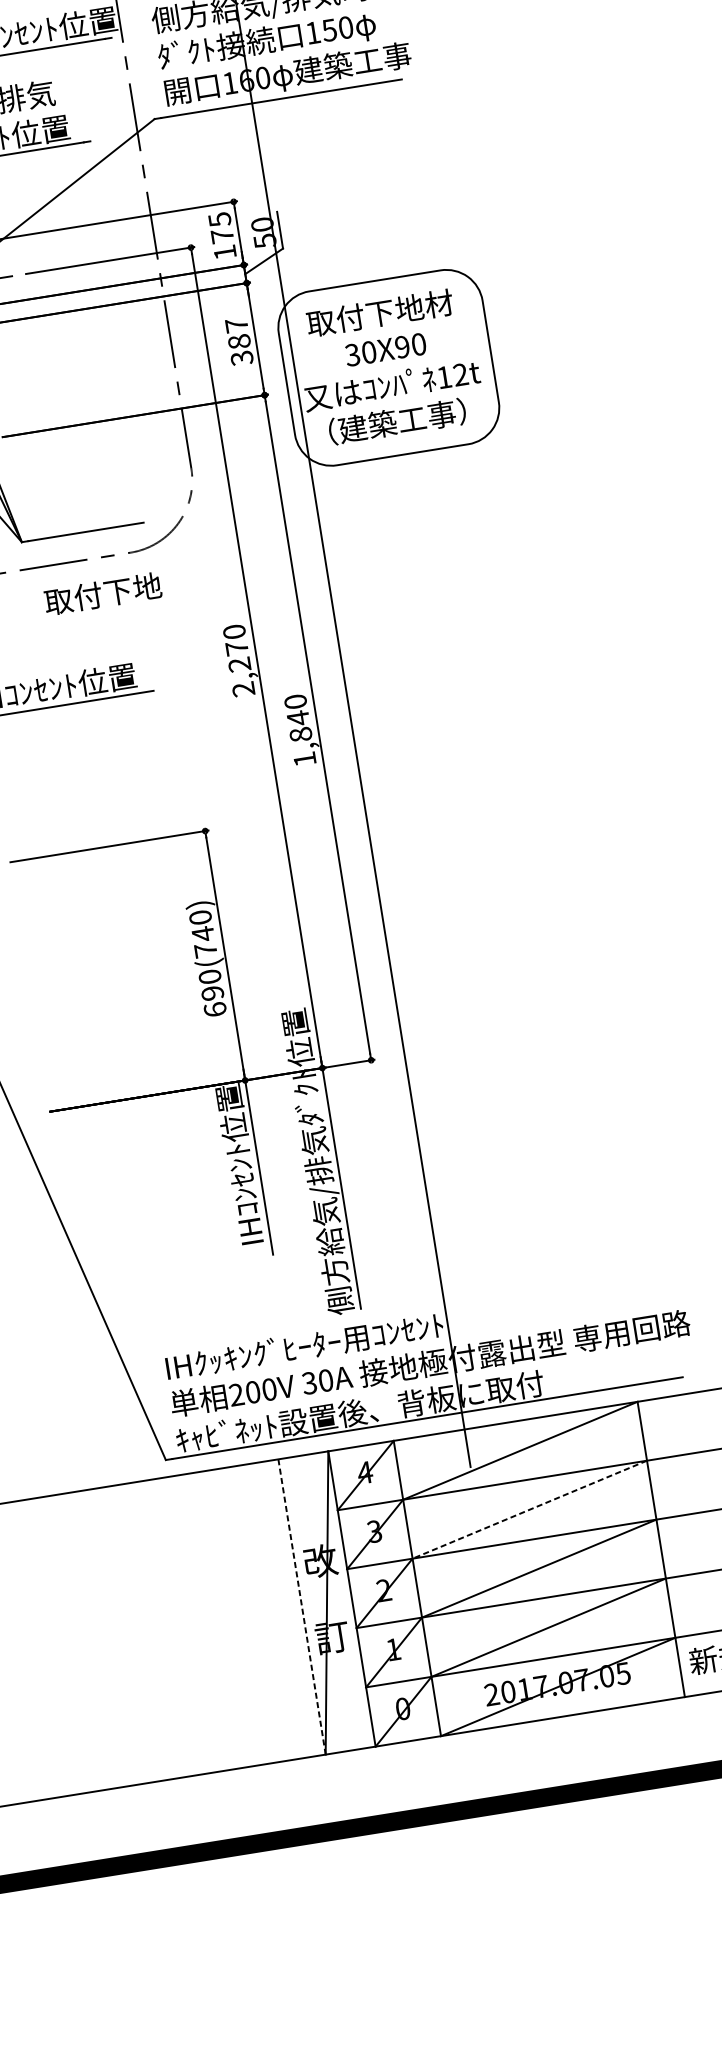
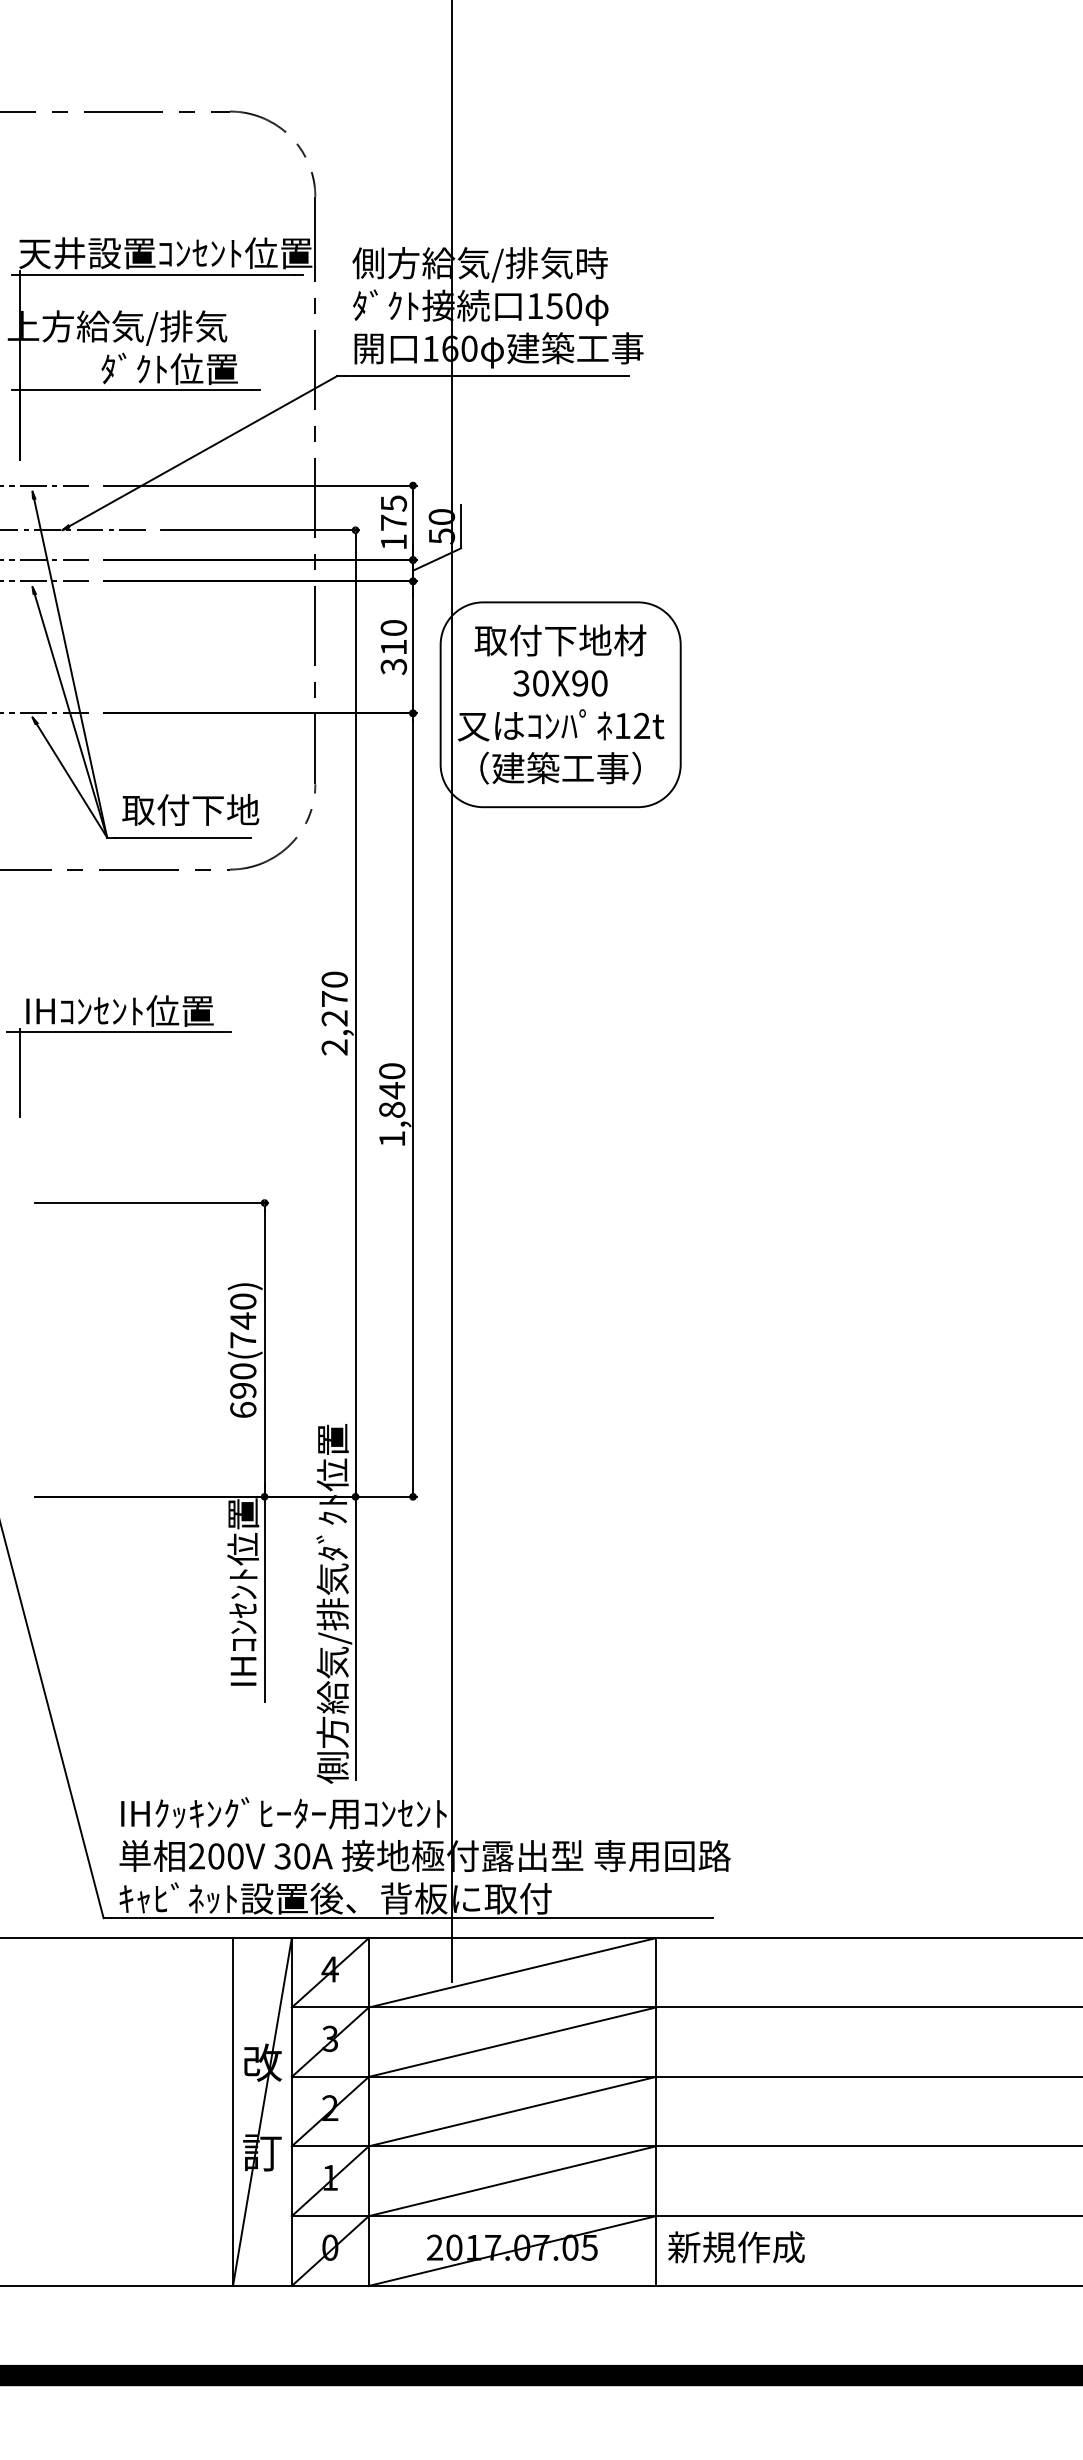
text: (237, 333) -> (393, 637), 387 -> 310
text: (102, 593) -> (190, 809), moved
line: (529, 1509) -> (512, 2042), dashed -> solid
line: (302, 1607) -> (233, 2112), dashed -> solid

